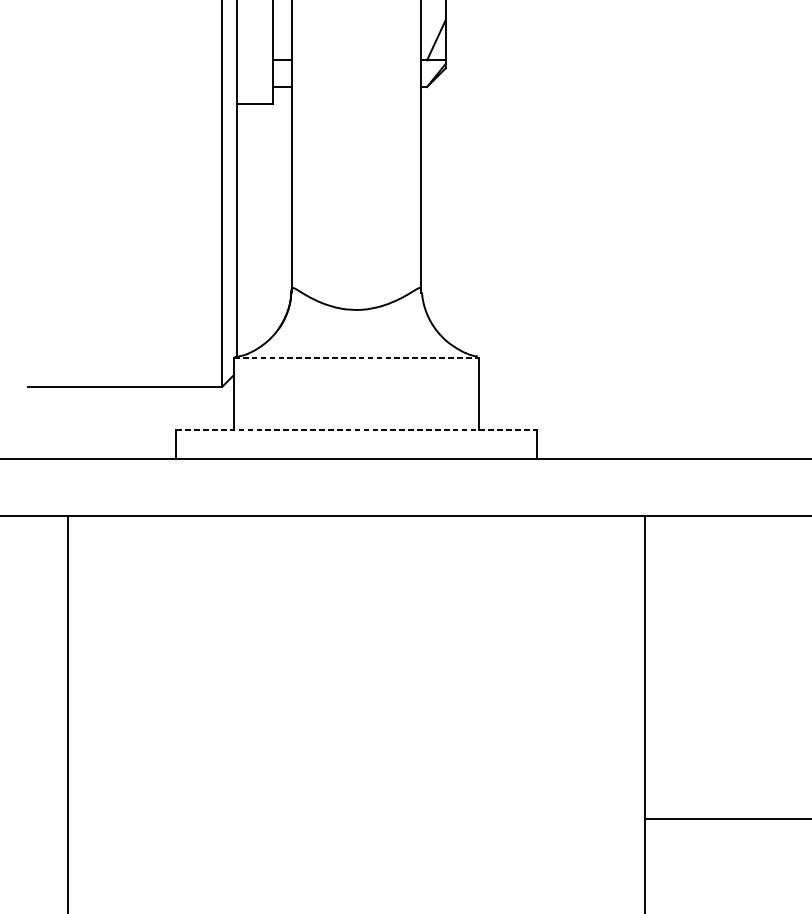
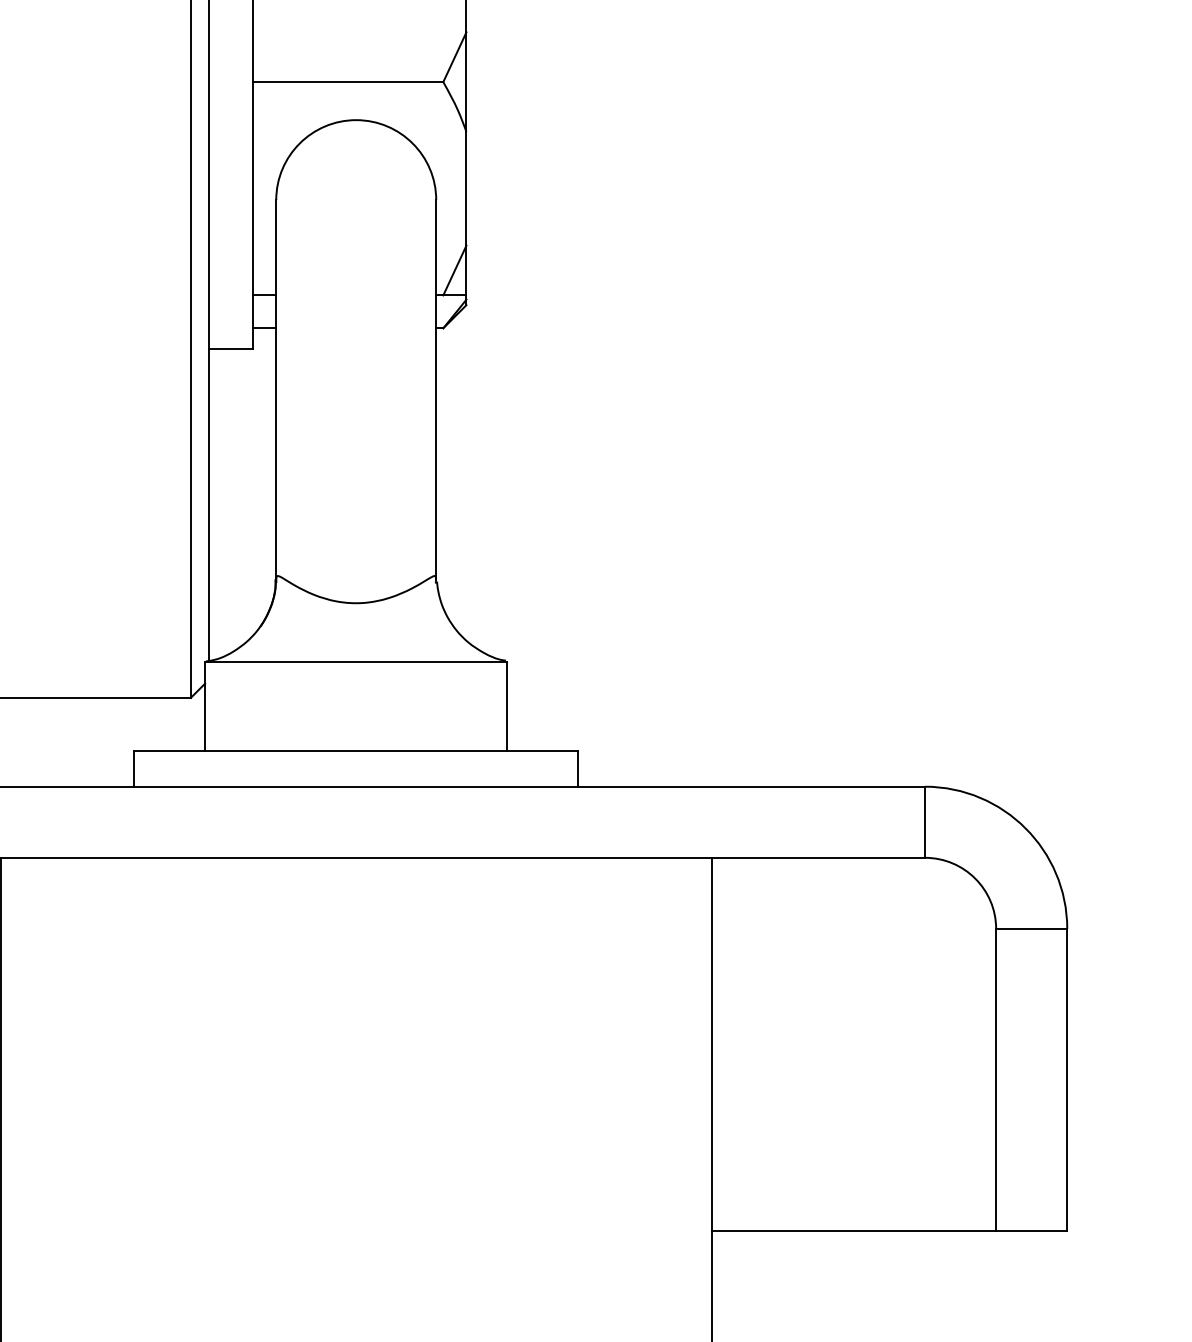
line: (356, 358) -> (356, 662), dashed -> solid
line: (356, 430) -> (356, 751), dashed -> solid

